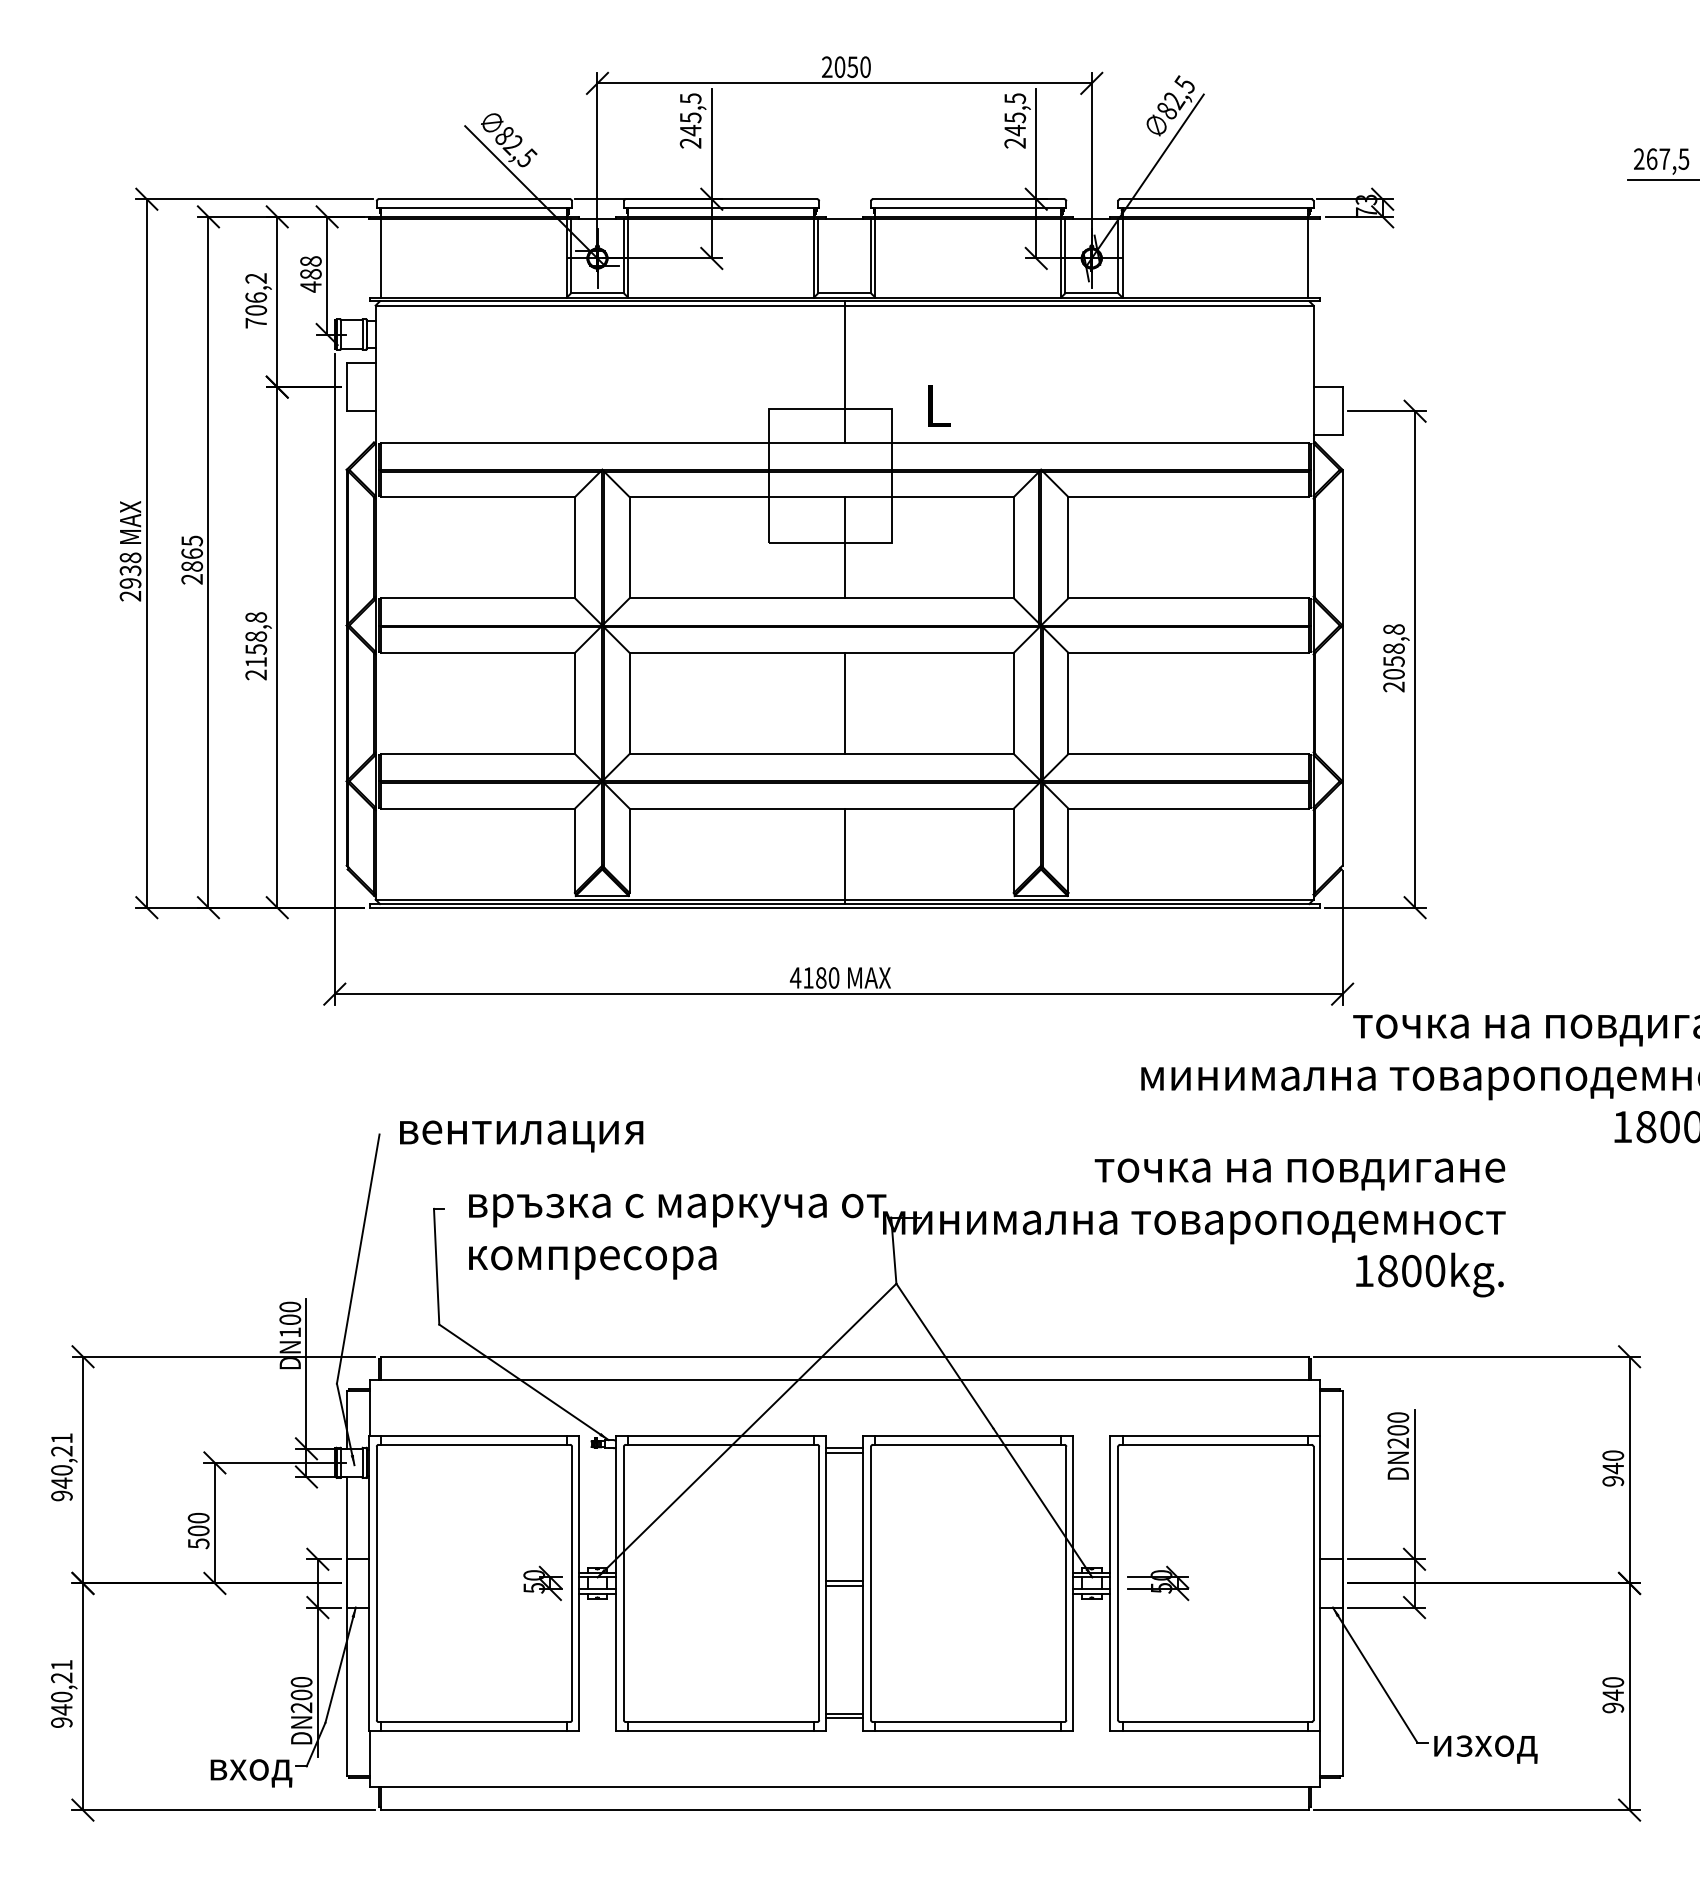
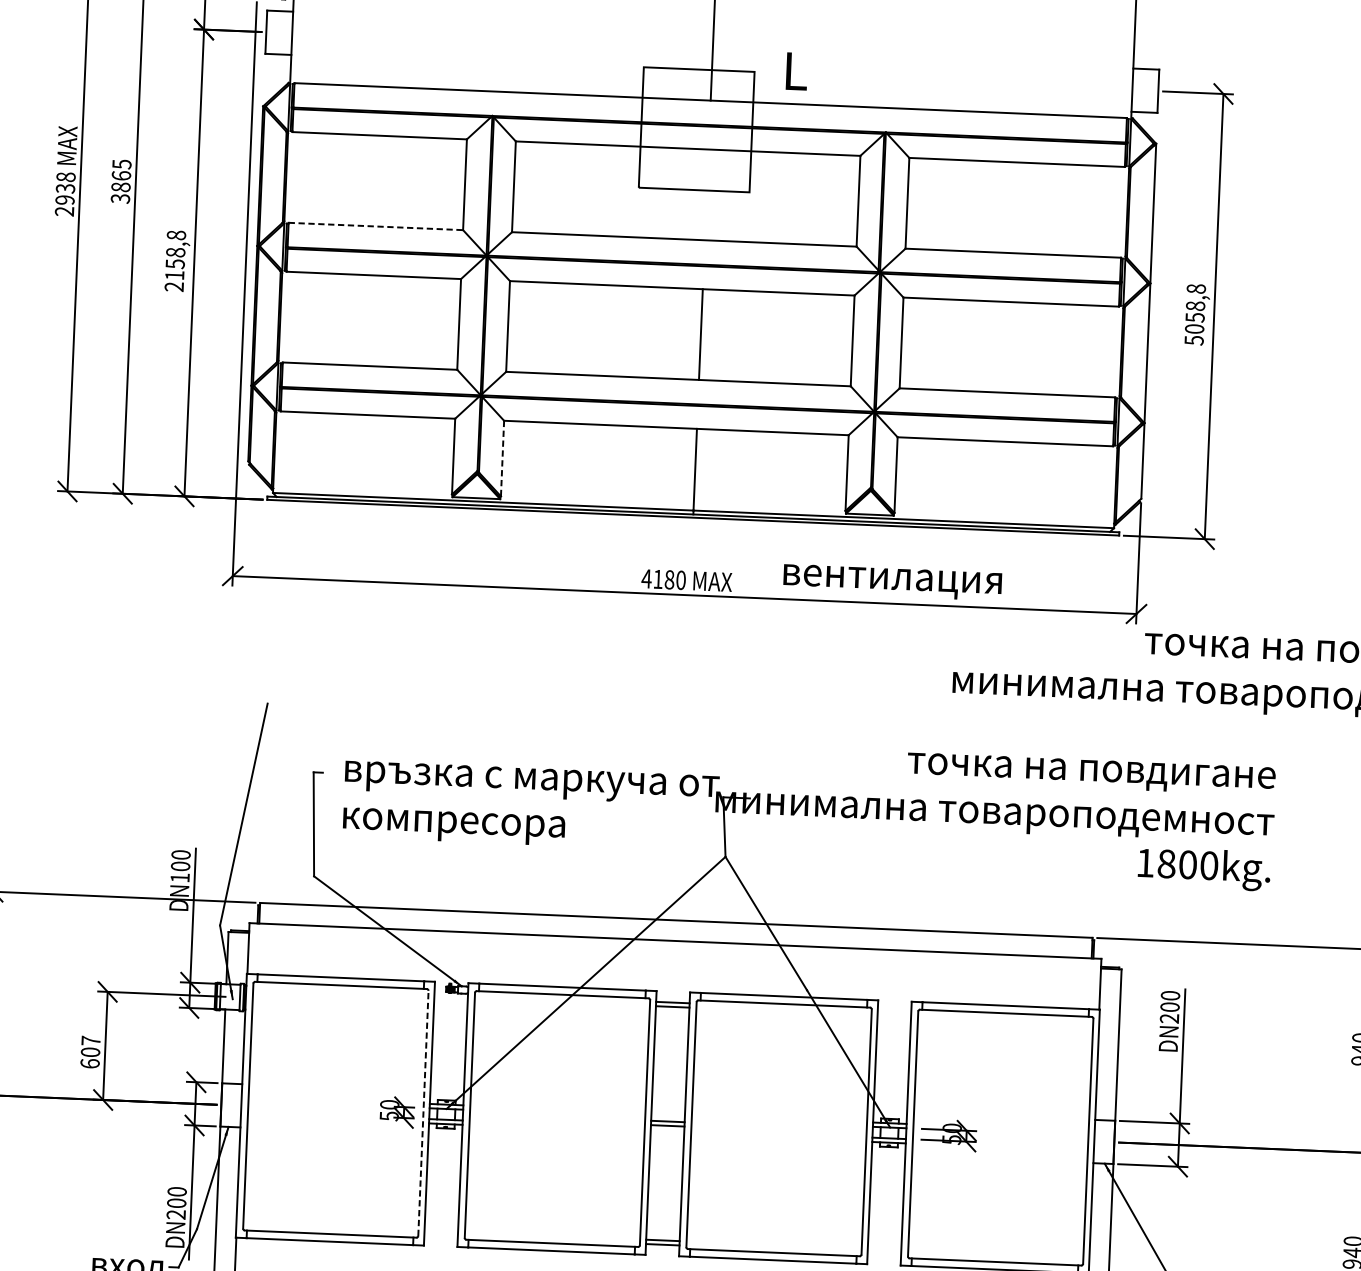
line: (844, 547) -> (706, 194), removed
text: (192, 579) -> (120, 198), 2865 -> 3865
line: (478, 598) -> (376, 226), solid -> dashed
text: (1393, 686) -> (1193, 340), 2058,8 -> 5058,8
line: (629, 851) -> (502, 459), solid -> dashed
text: (521, 1136) -> (892, 582), moved
text: (198, 1530) -> (90, 1051), 500 -> 607
line: (572, 1583) -> (423, 1113), solid -> dashed

